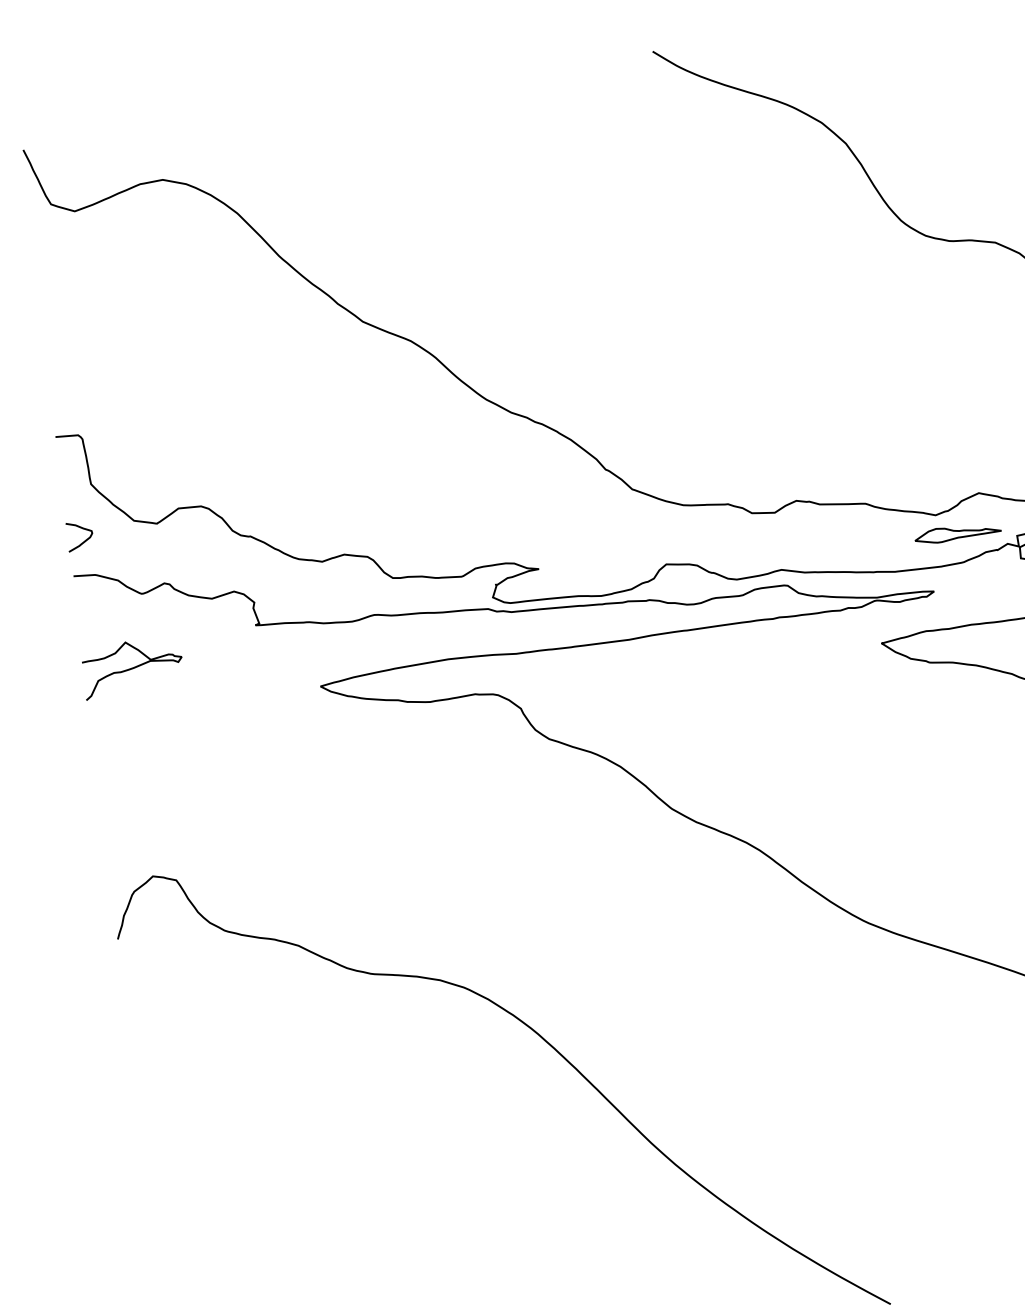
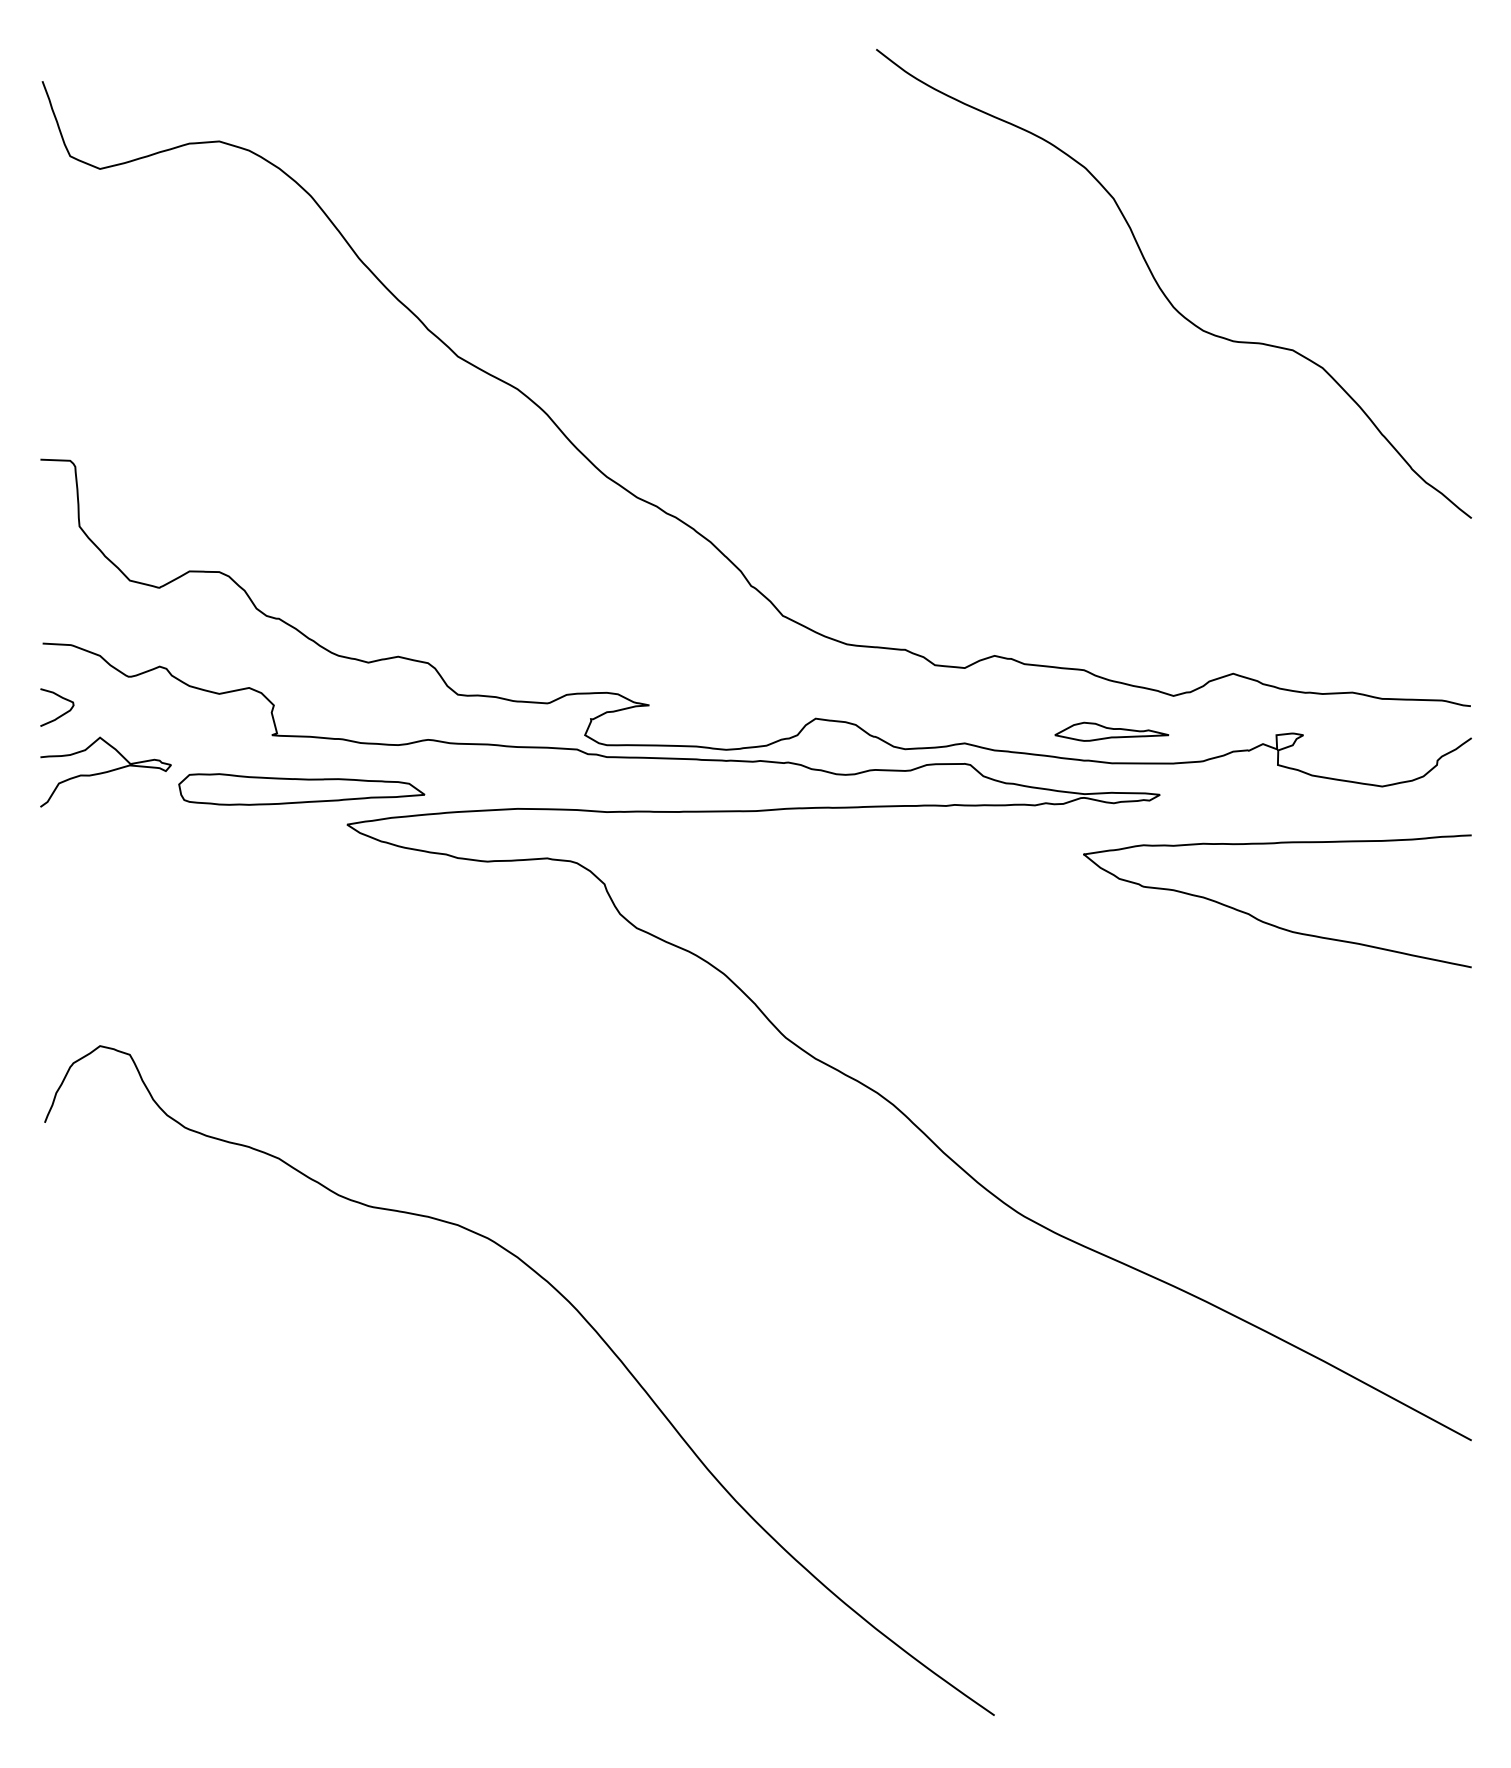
part: (957, 533) -> (1111, 731), moved
curve: (83, 541) -> (61, 714), moved
part: (282, 663) -> (301, 789), added

